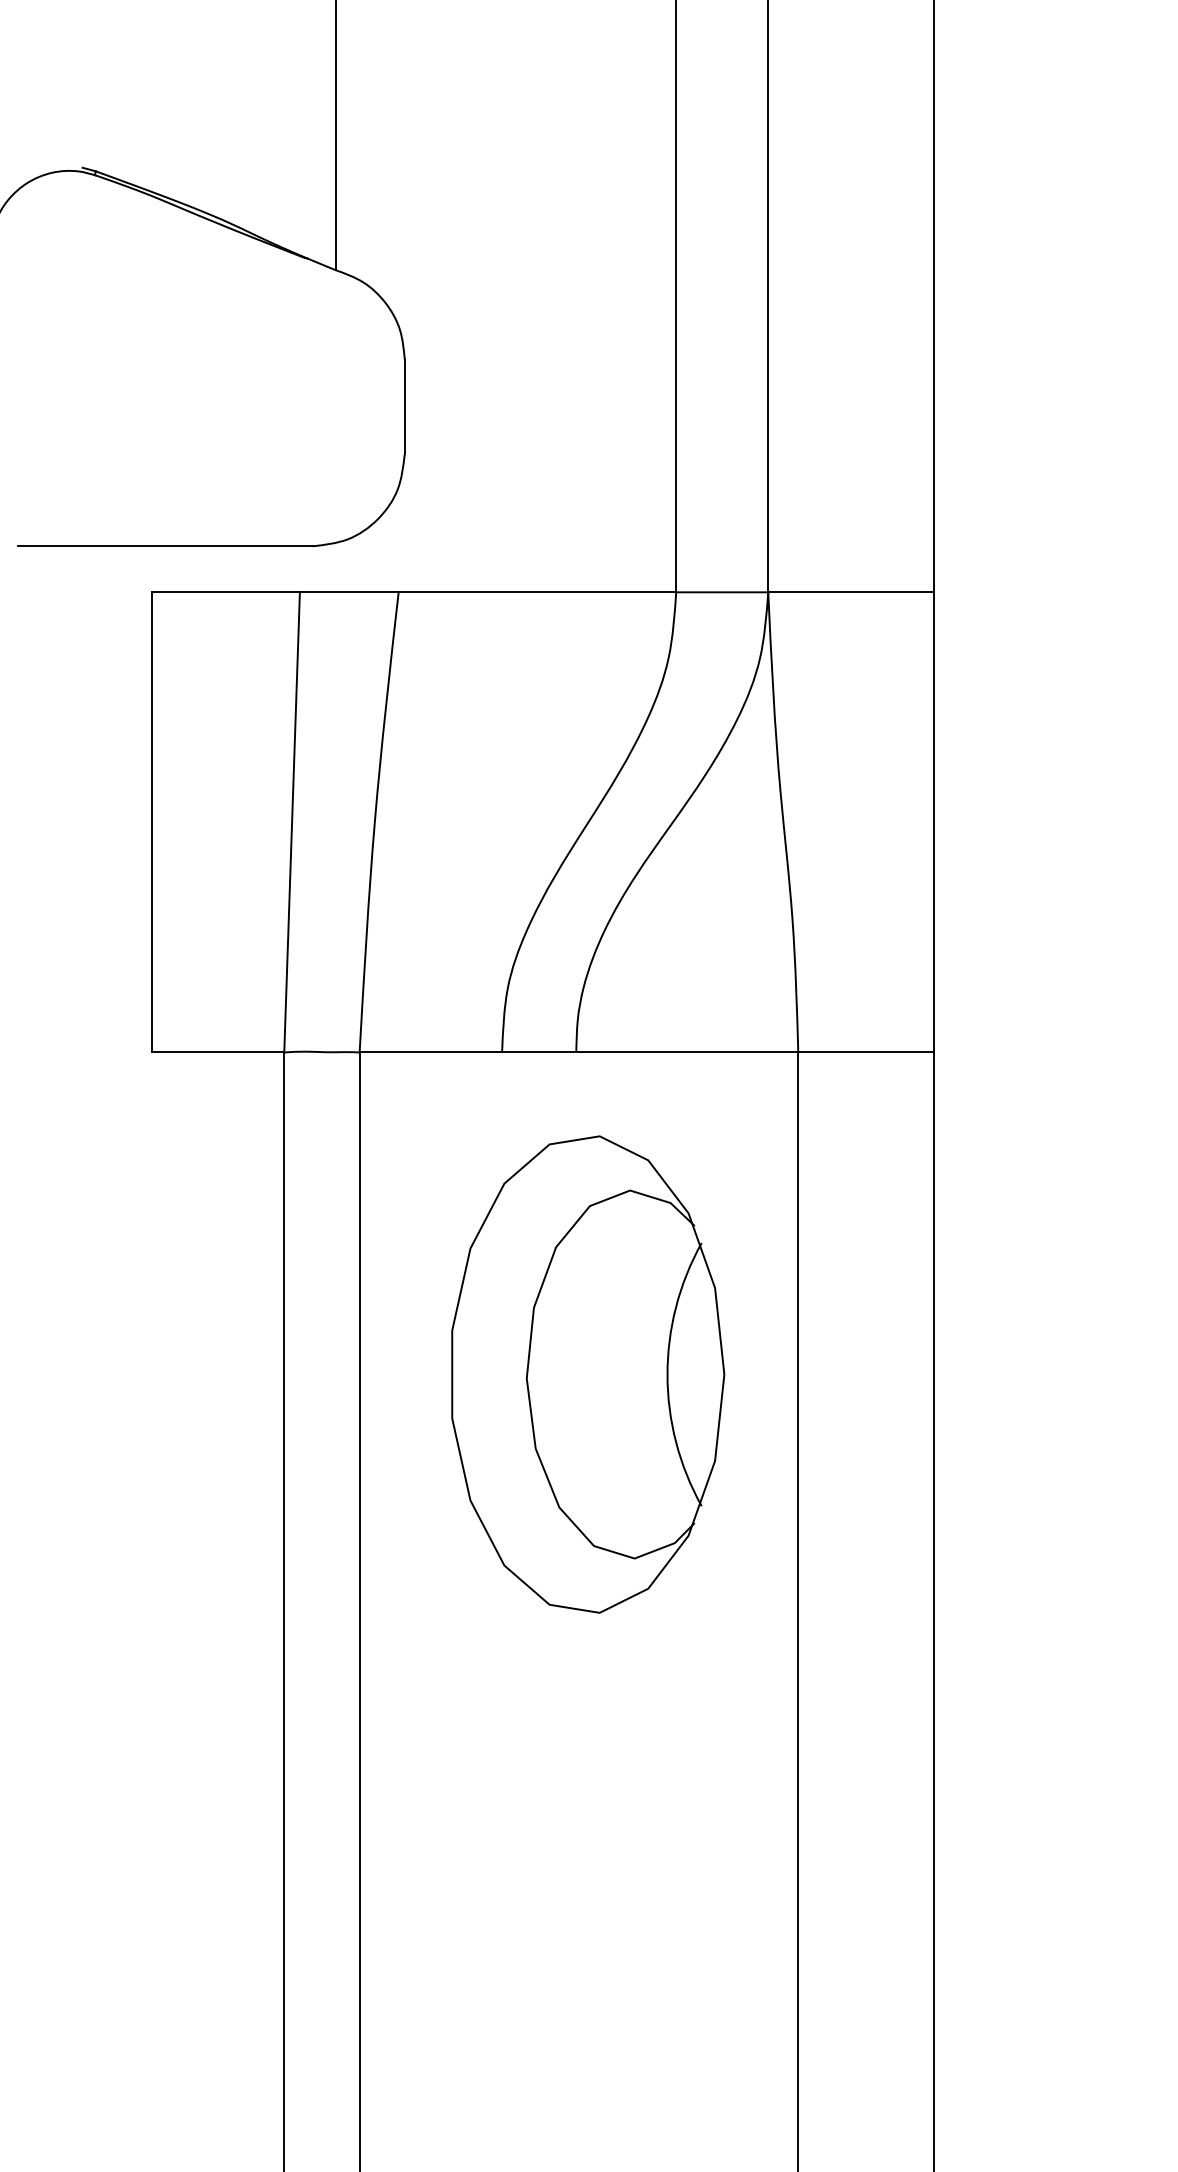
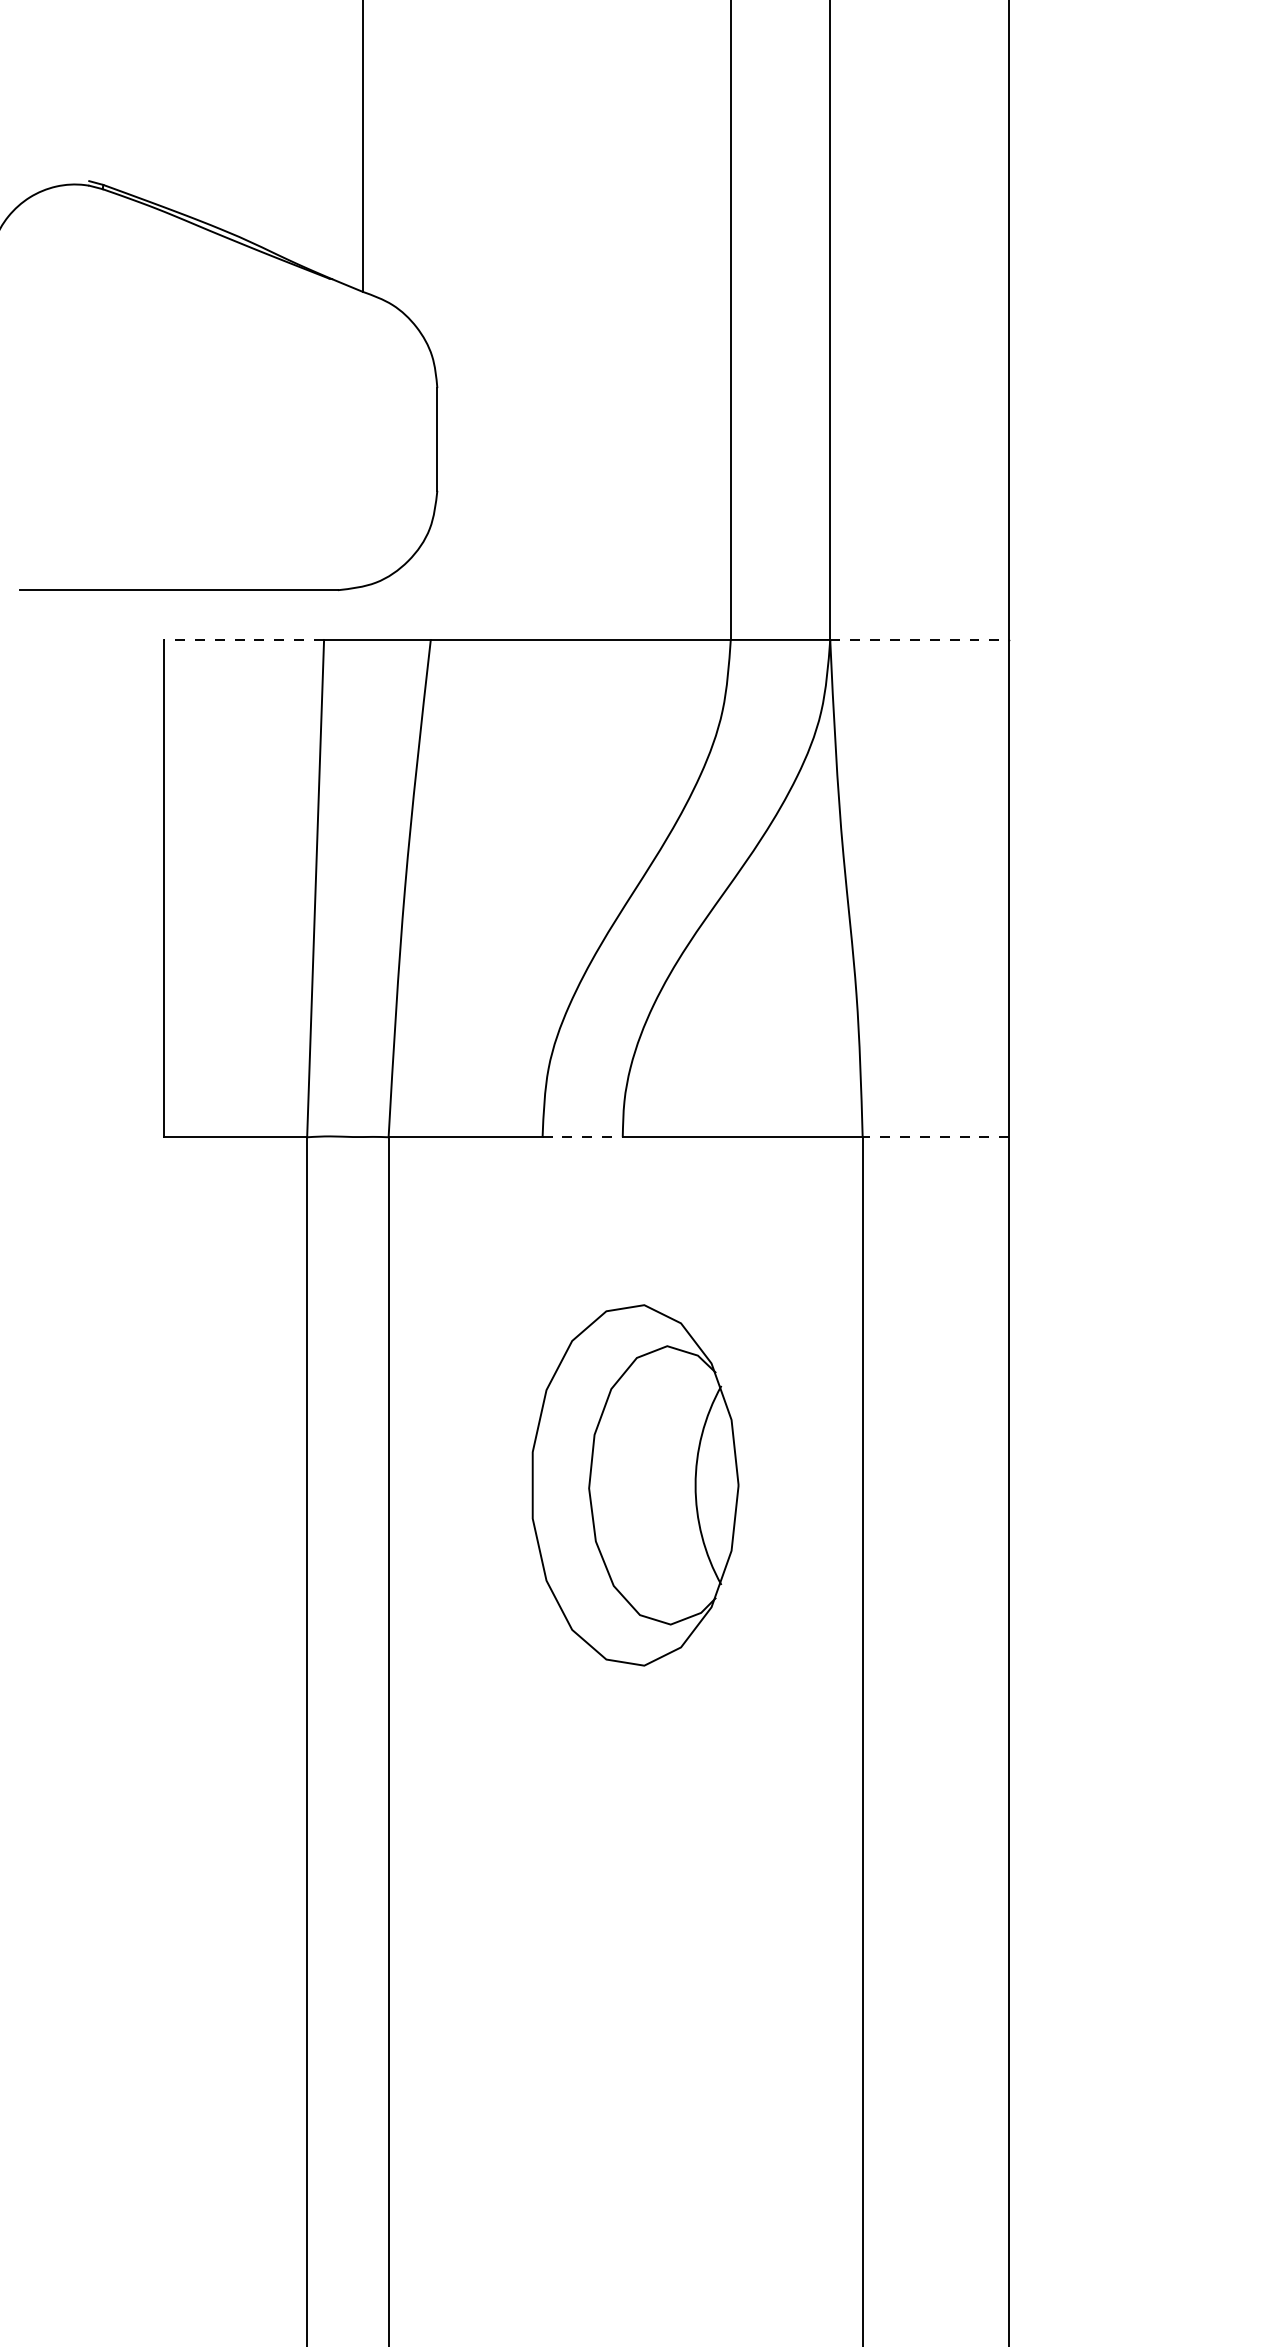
line: (225, 591) -> (243, 639), solid -> dashed
line: (850, 591) -> (919, 639), solid -> dashed
line: (539, 1052) -> (583, 1137), solid -> dashed
line: (865, 1052) -> (935, 1137), solid -> dashed
part: (588, 1374) -> (635, 1485), size x0.7

